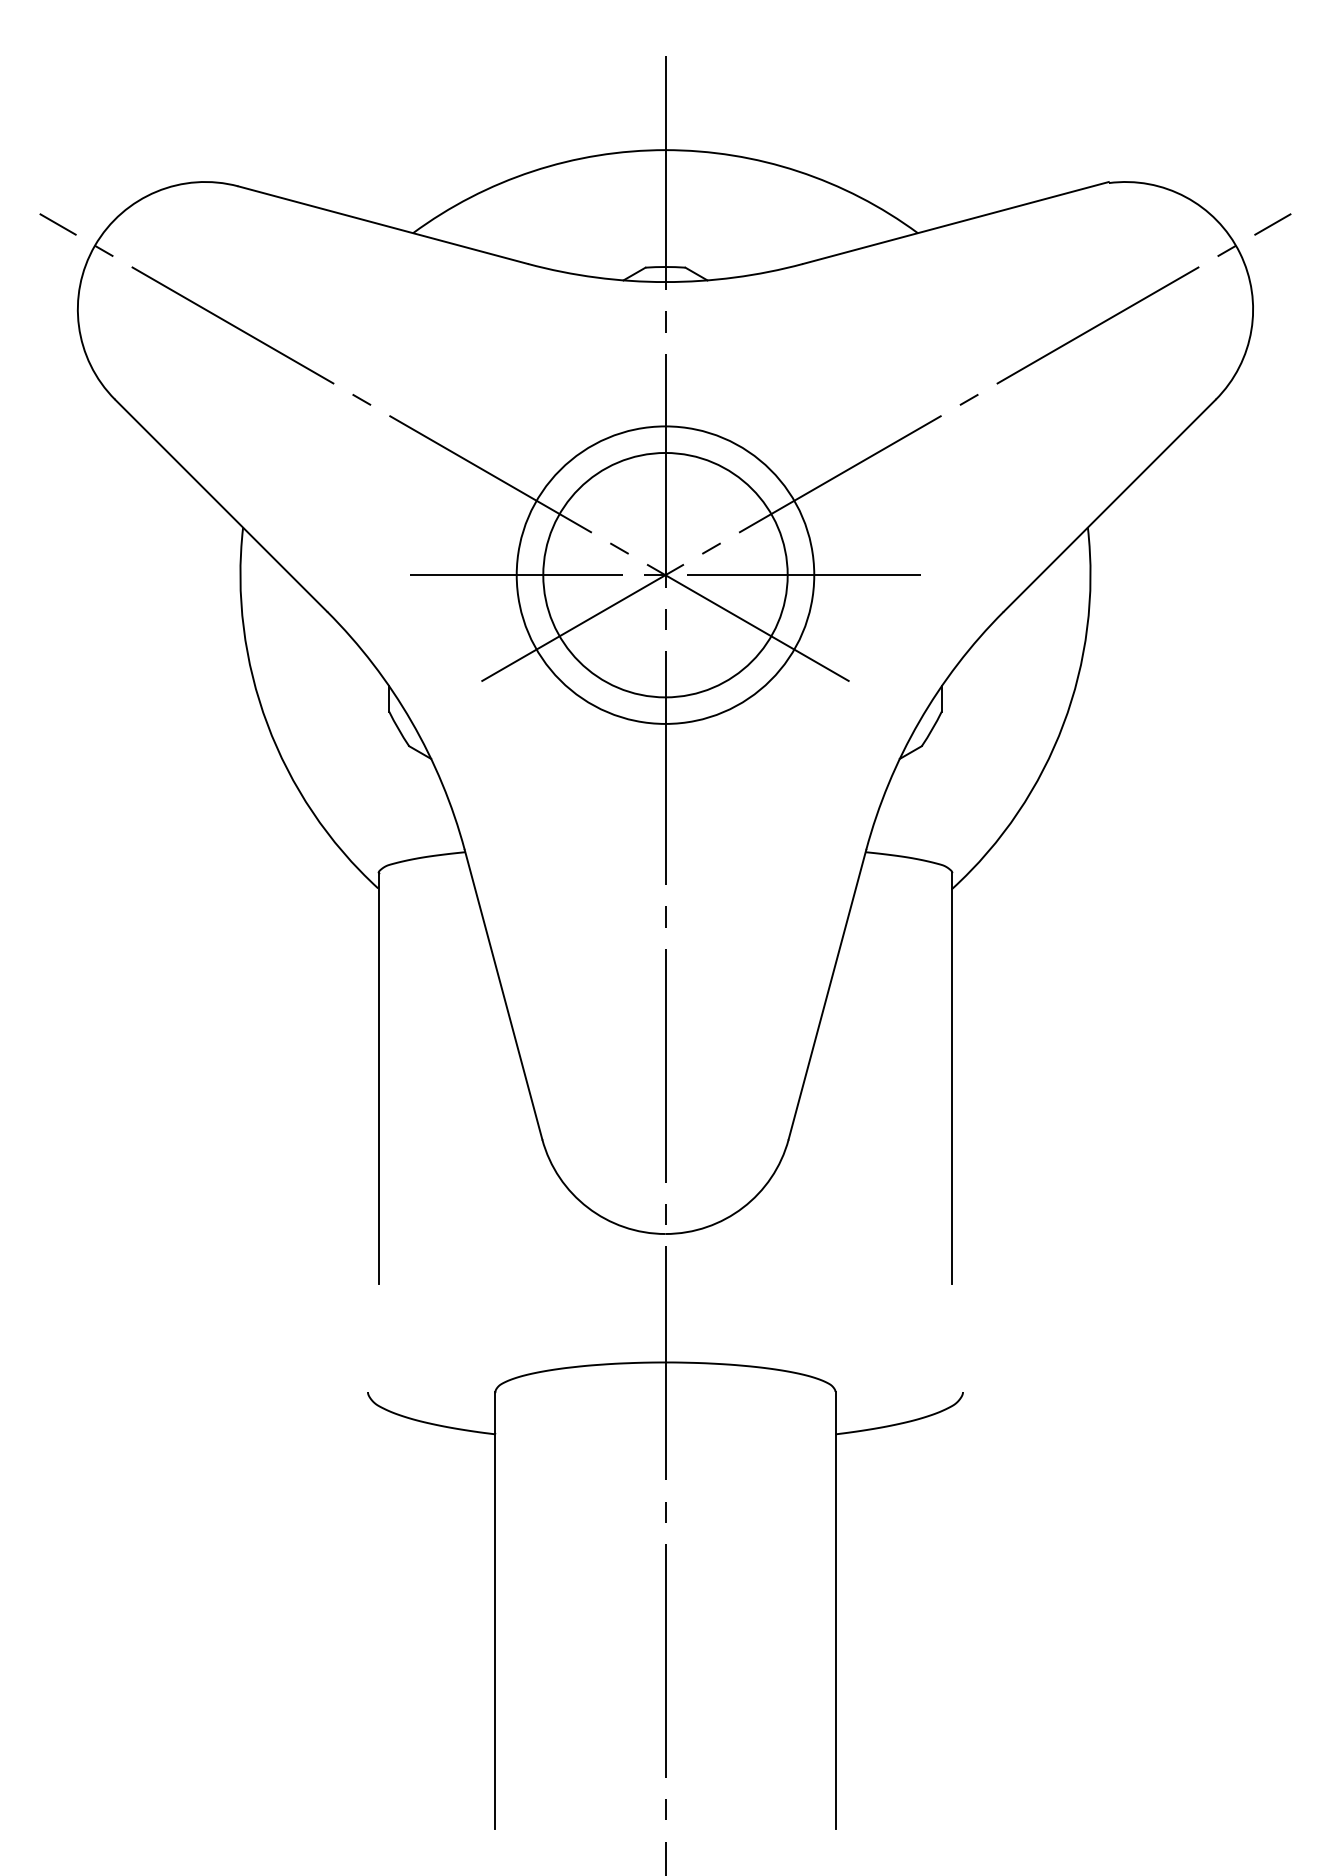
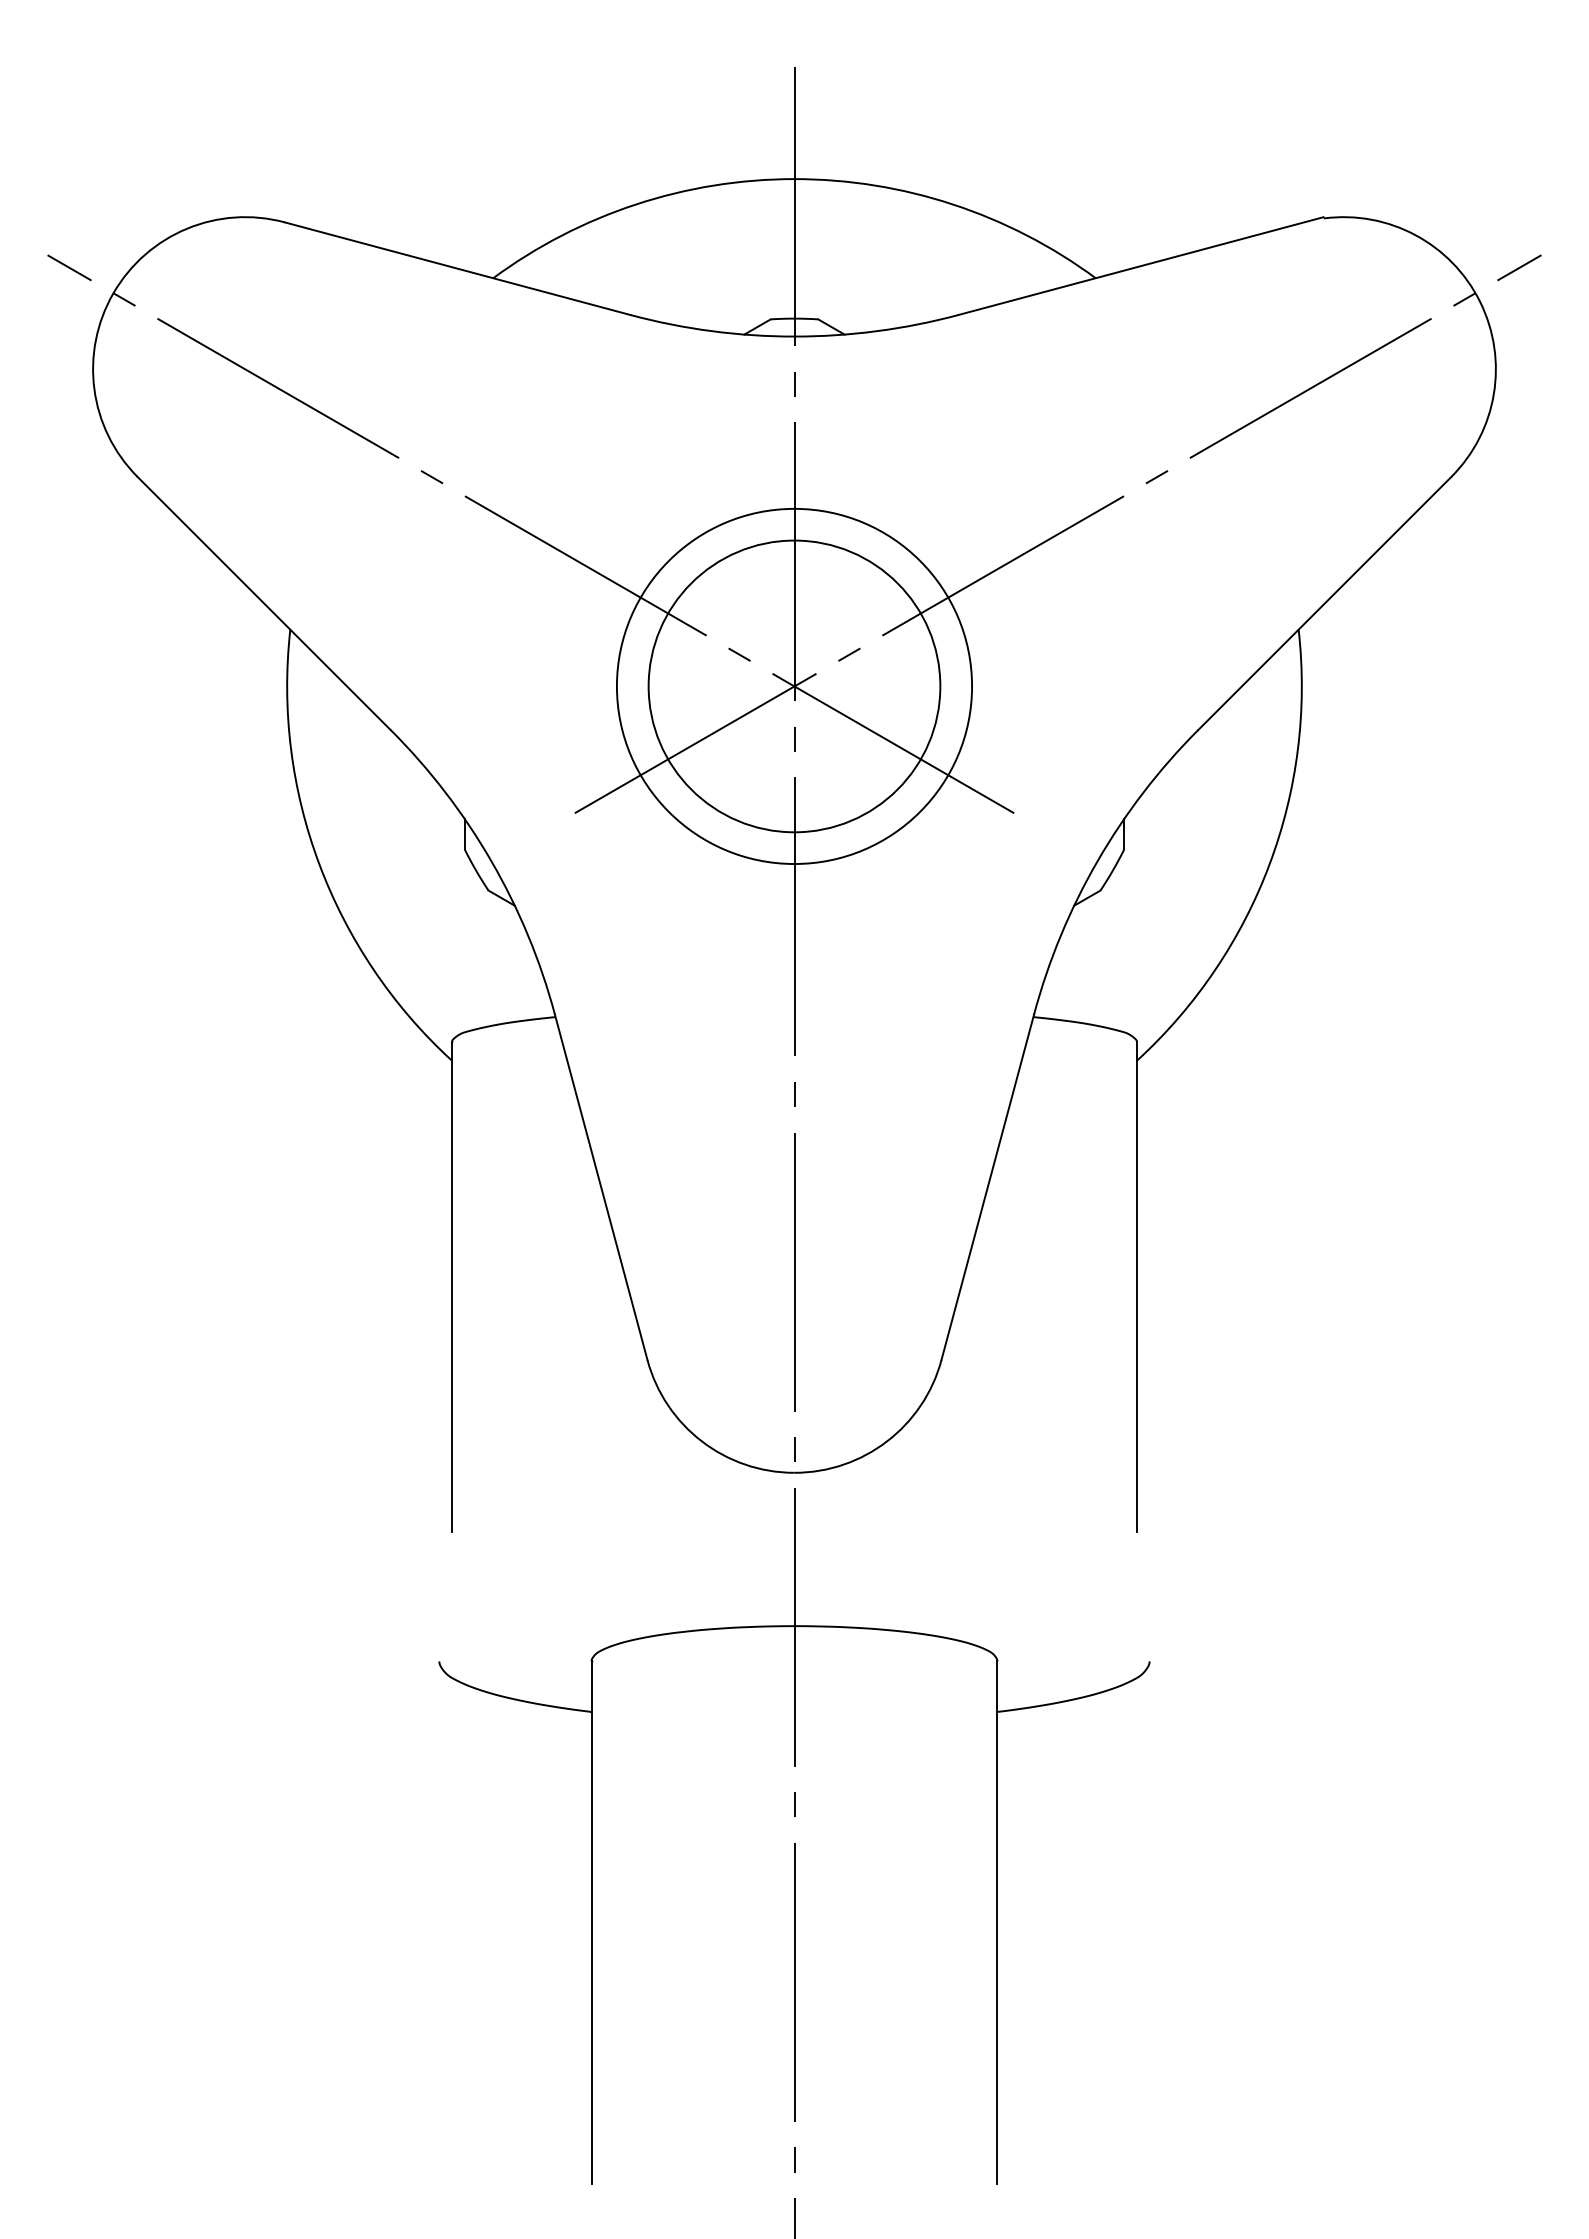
line: (665, 575) -> (794, 686), removed

